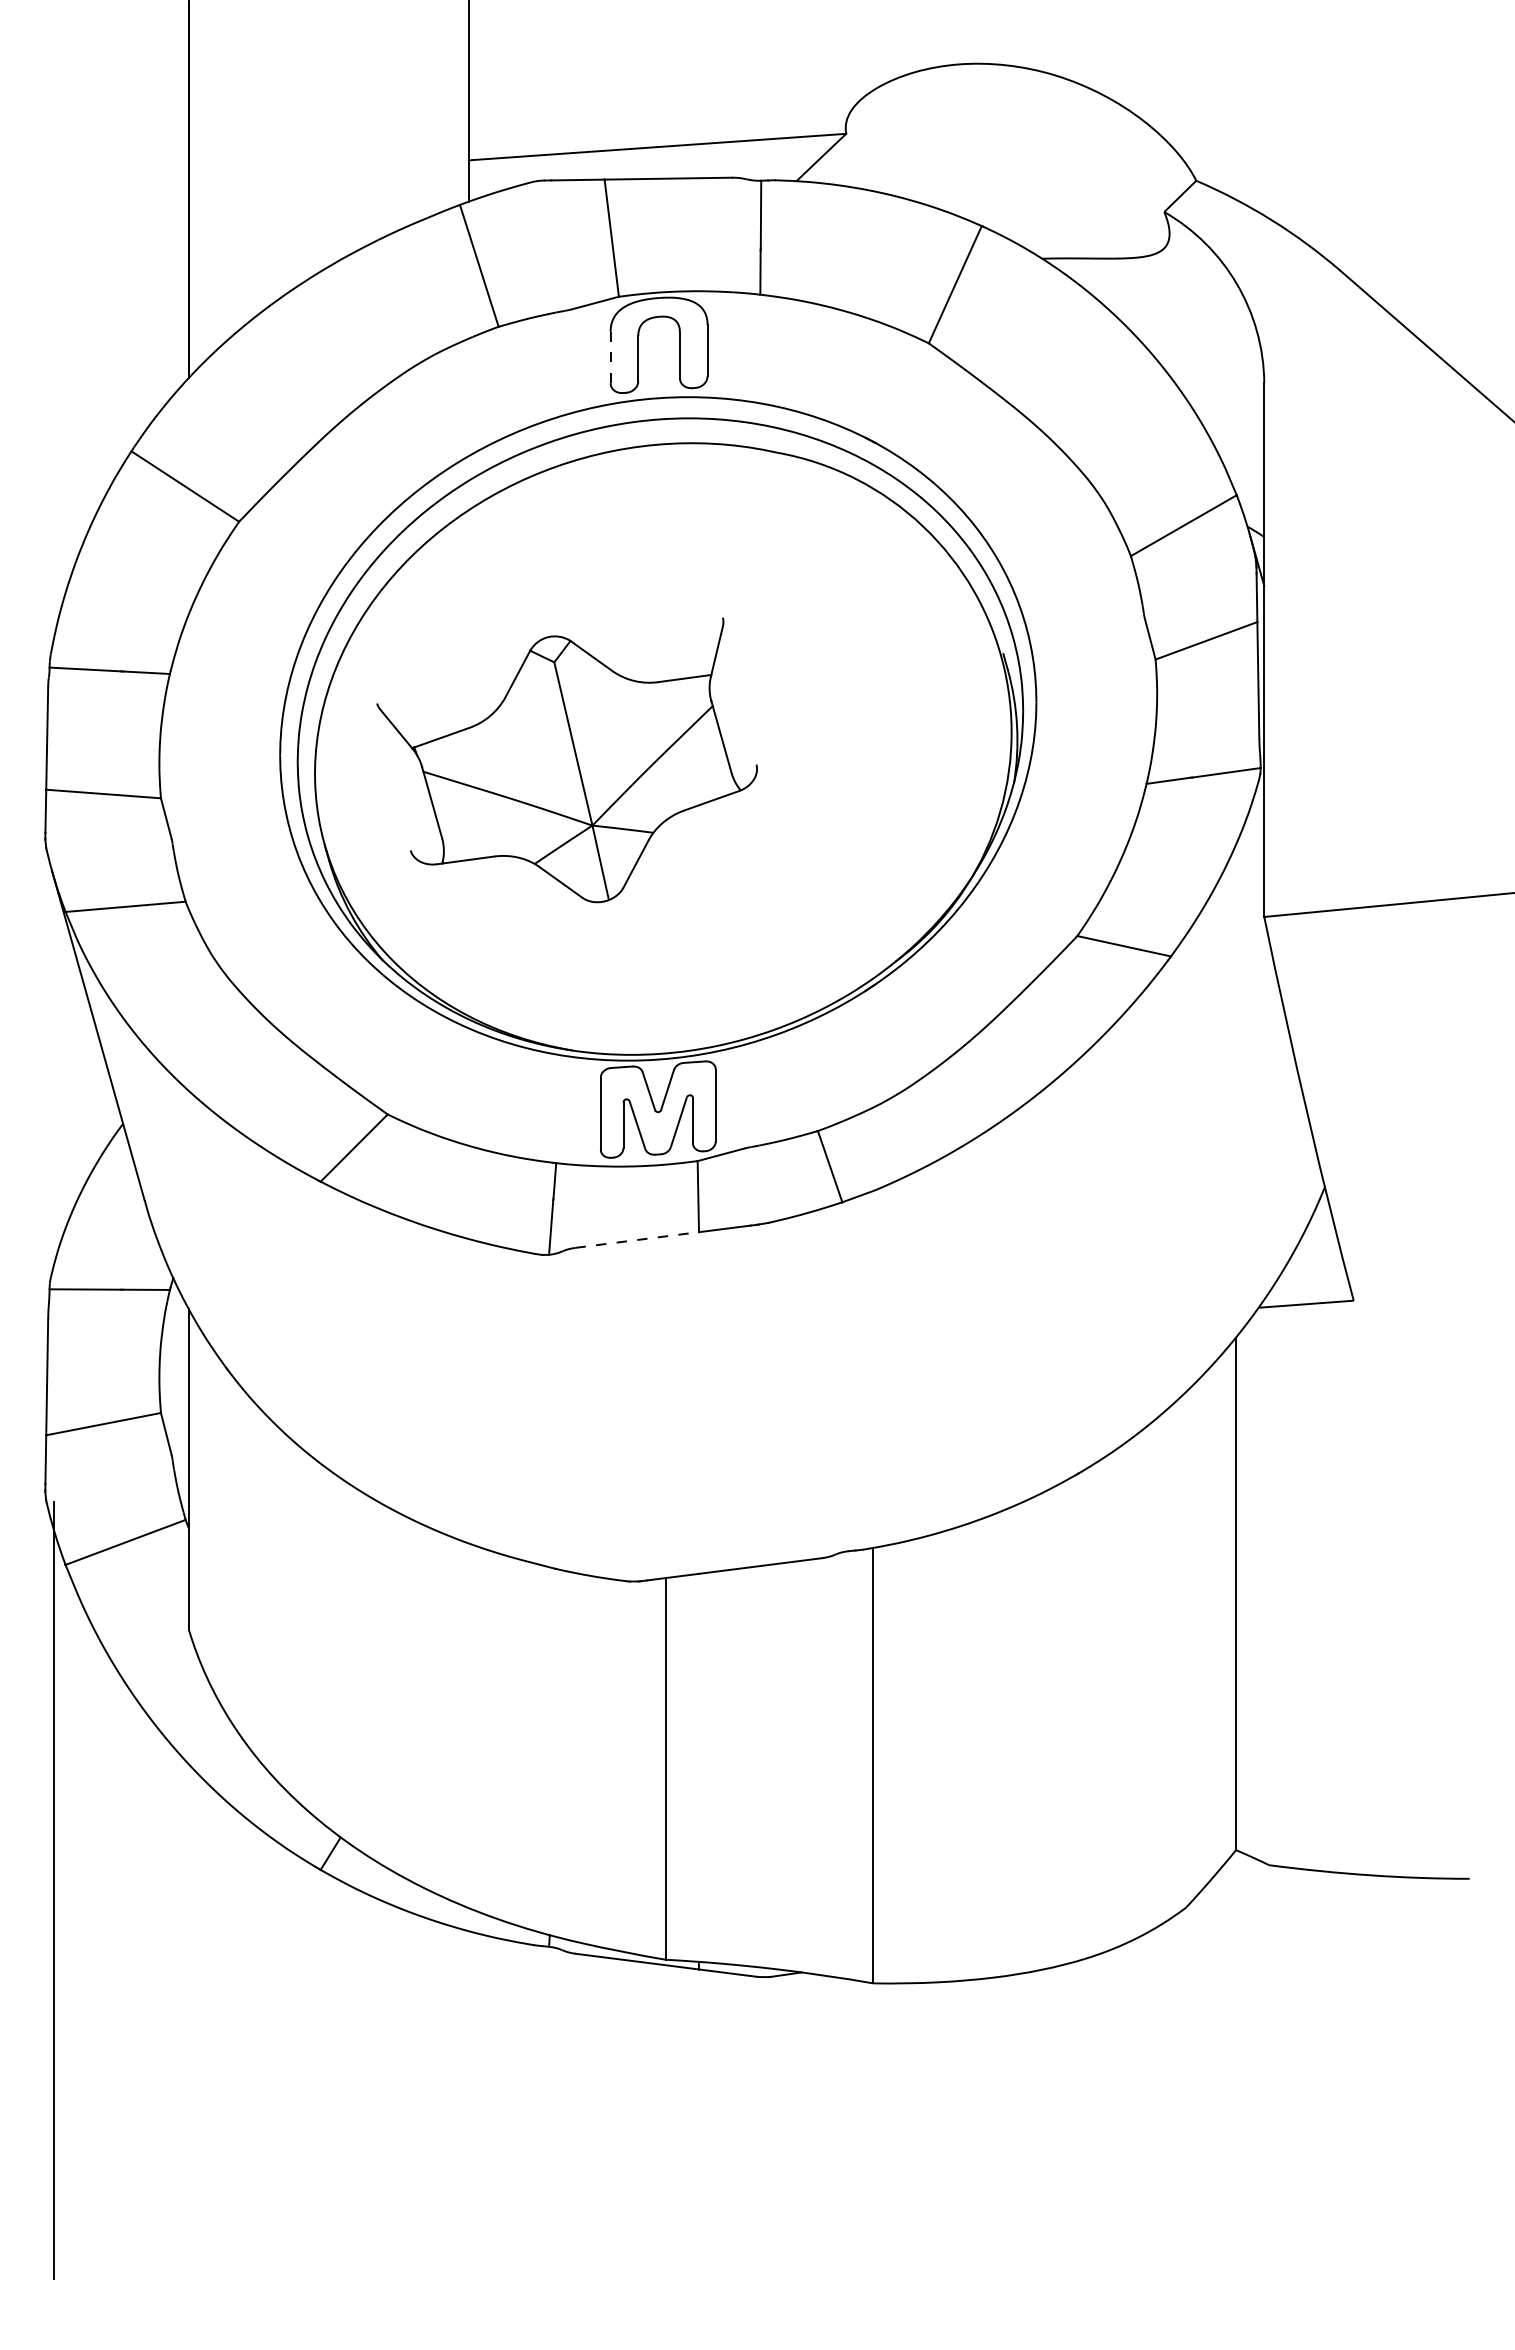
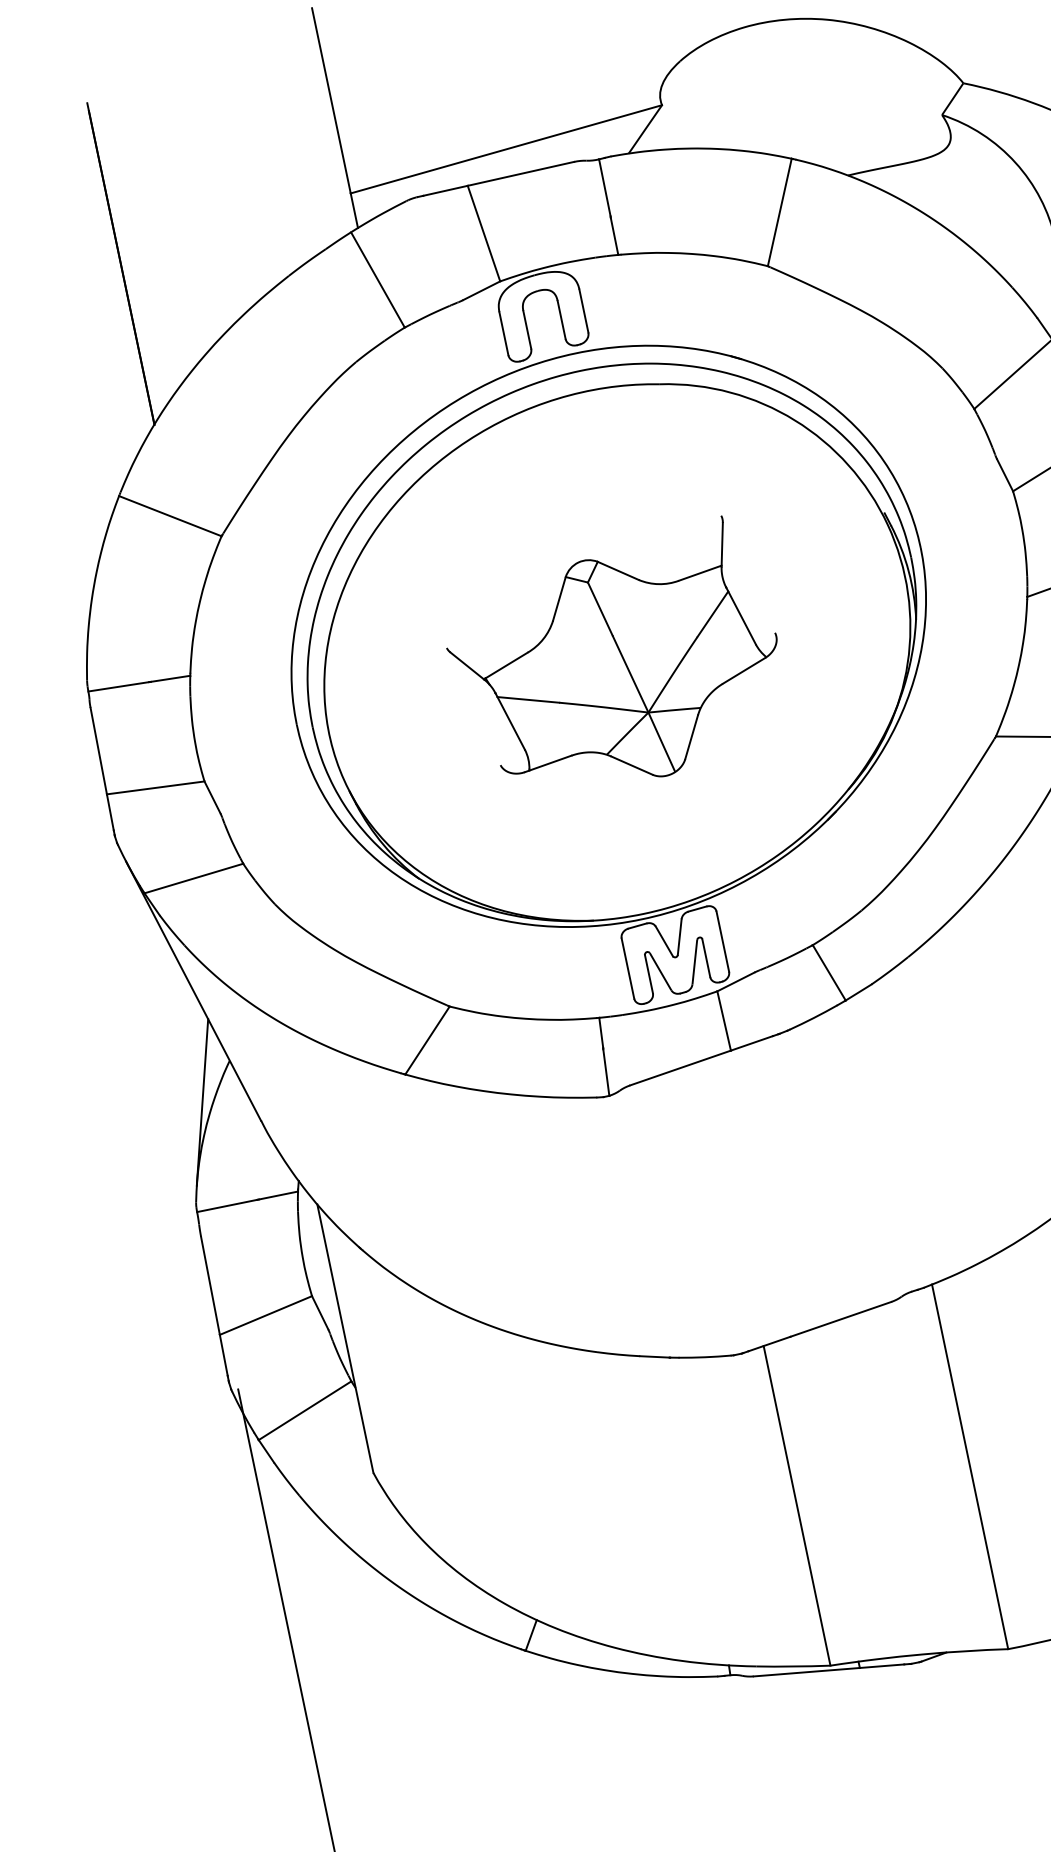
line: (610, 357) -> (503, 333), dashed -> solid
part: (566, 760) -> (615, 662), moved
line: (81, 1164) -> (202, 1101), added
line: (637, 1239) -> (680, 1067), dashed -> solid

